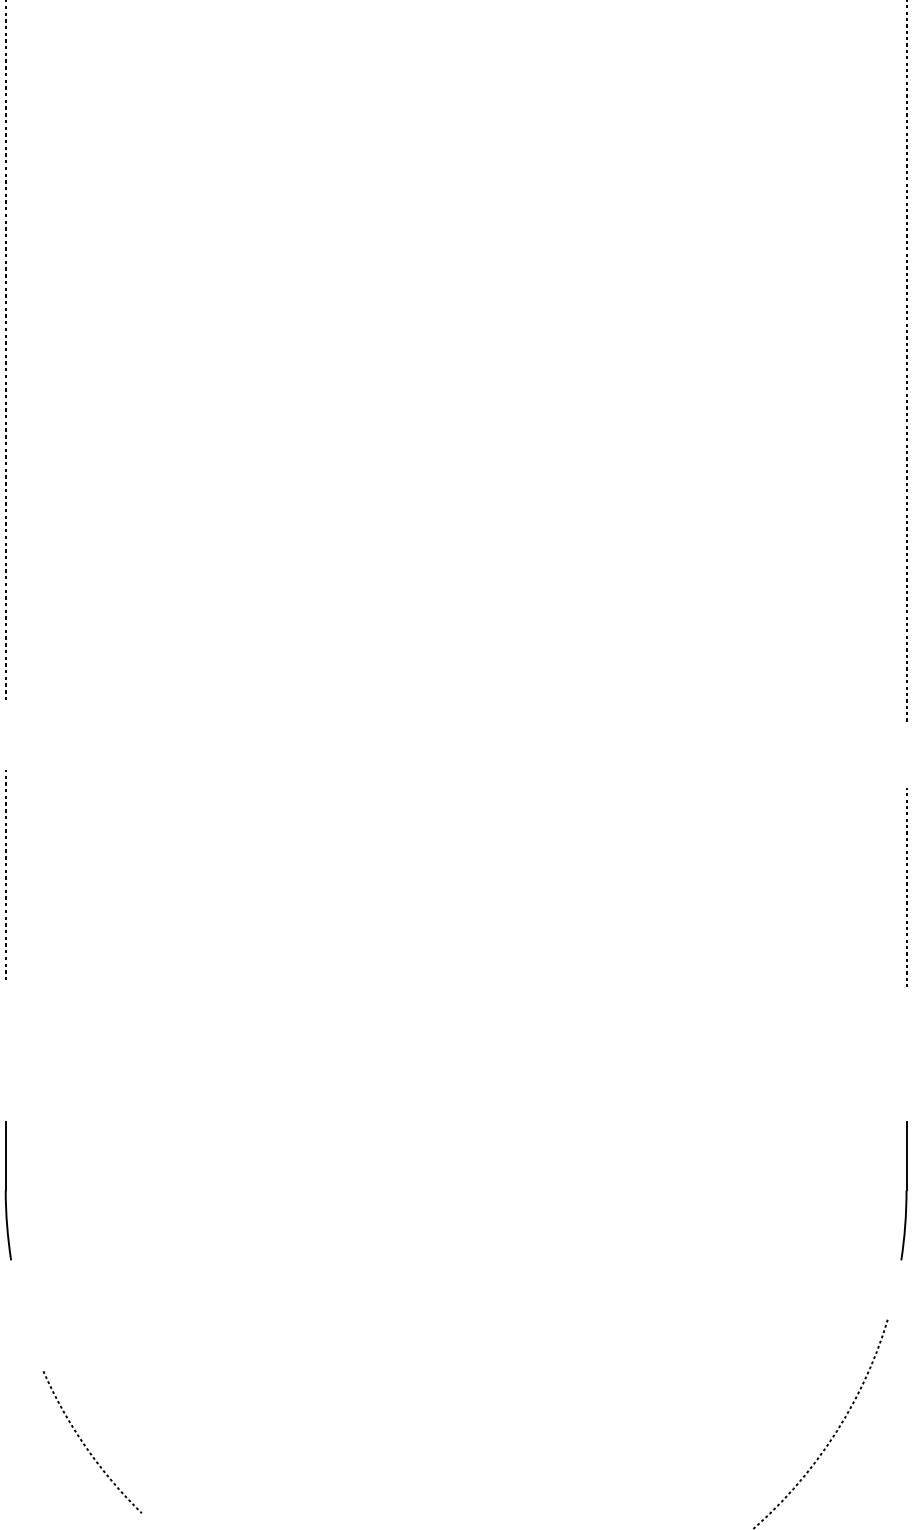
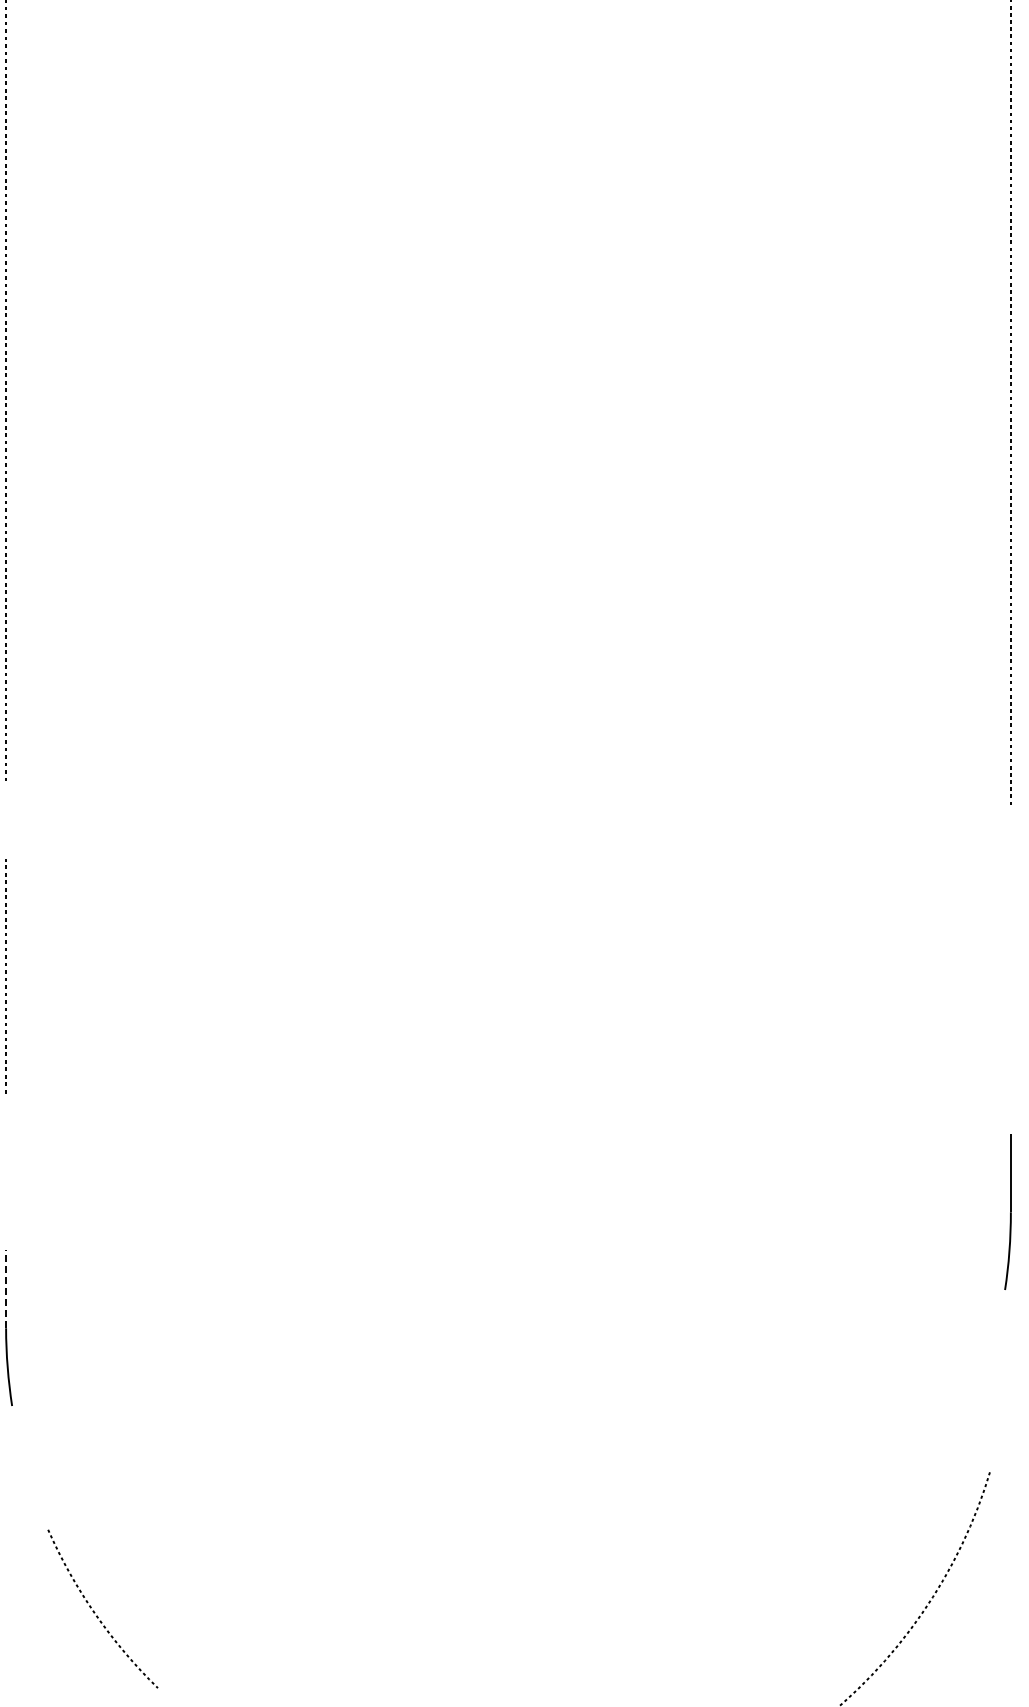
line: (906, 888) -> (1010, 991), removed
line: (6, 1154) -> (6, 1288), solid -> dashed
part: (903, 1189) -> (1007, 1211), moved

